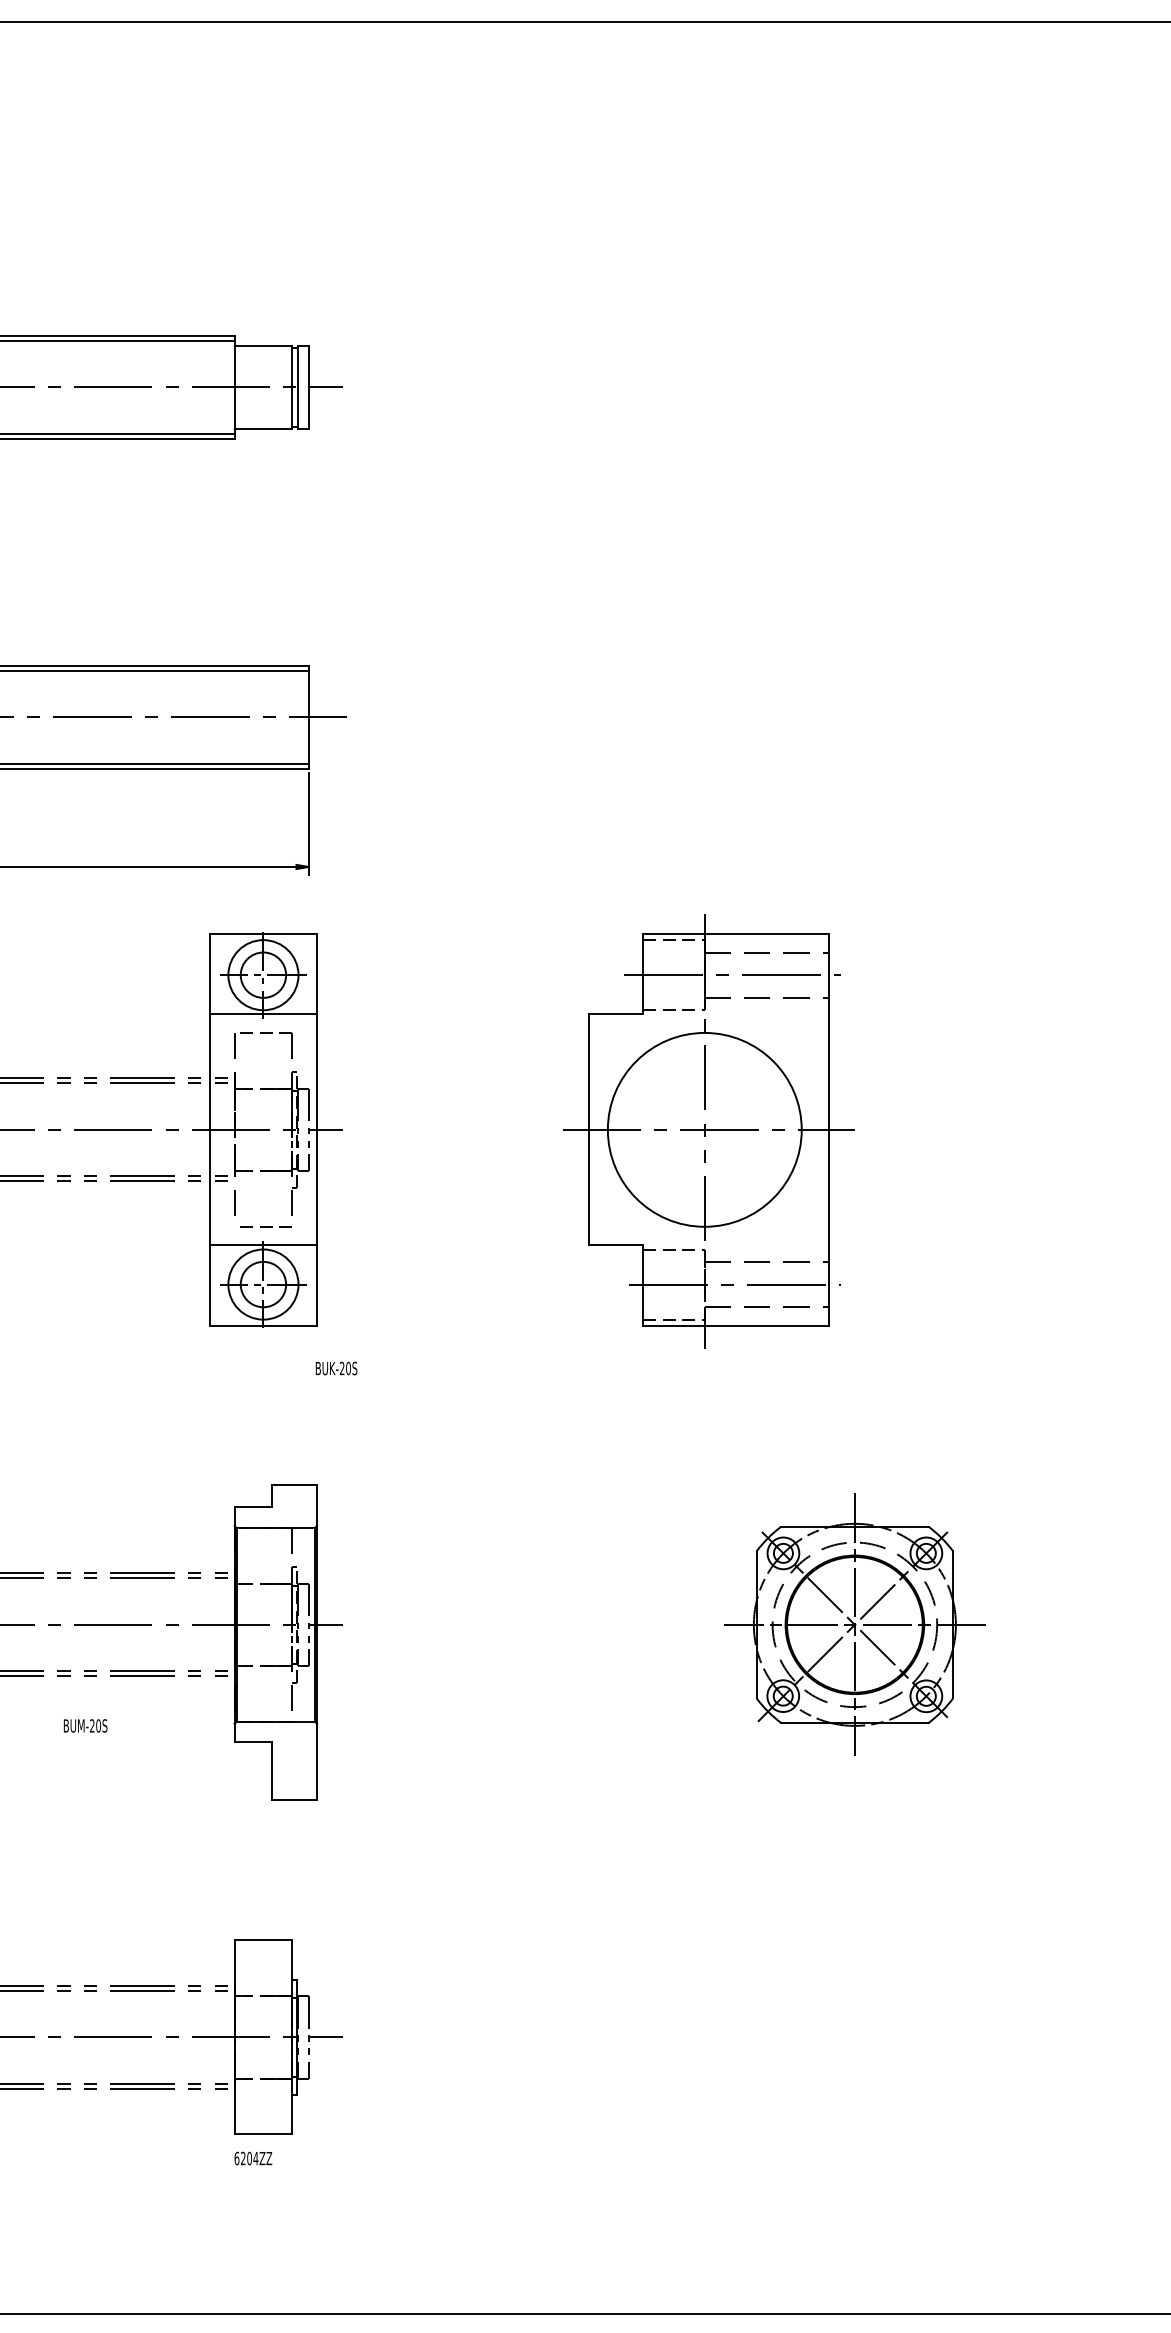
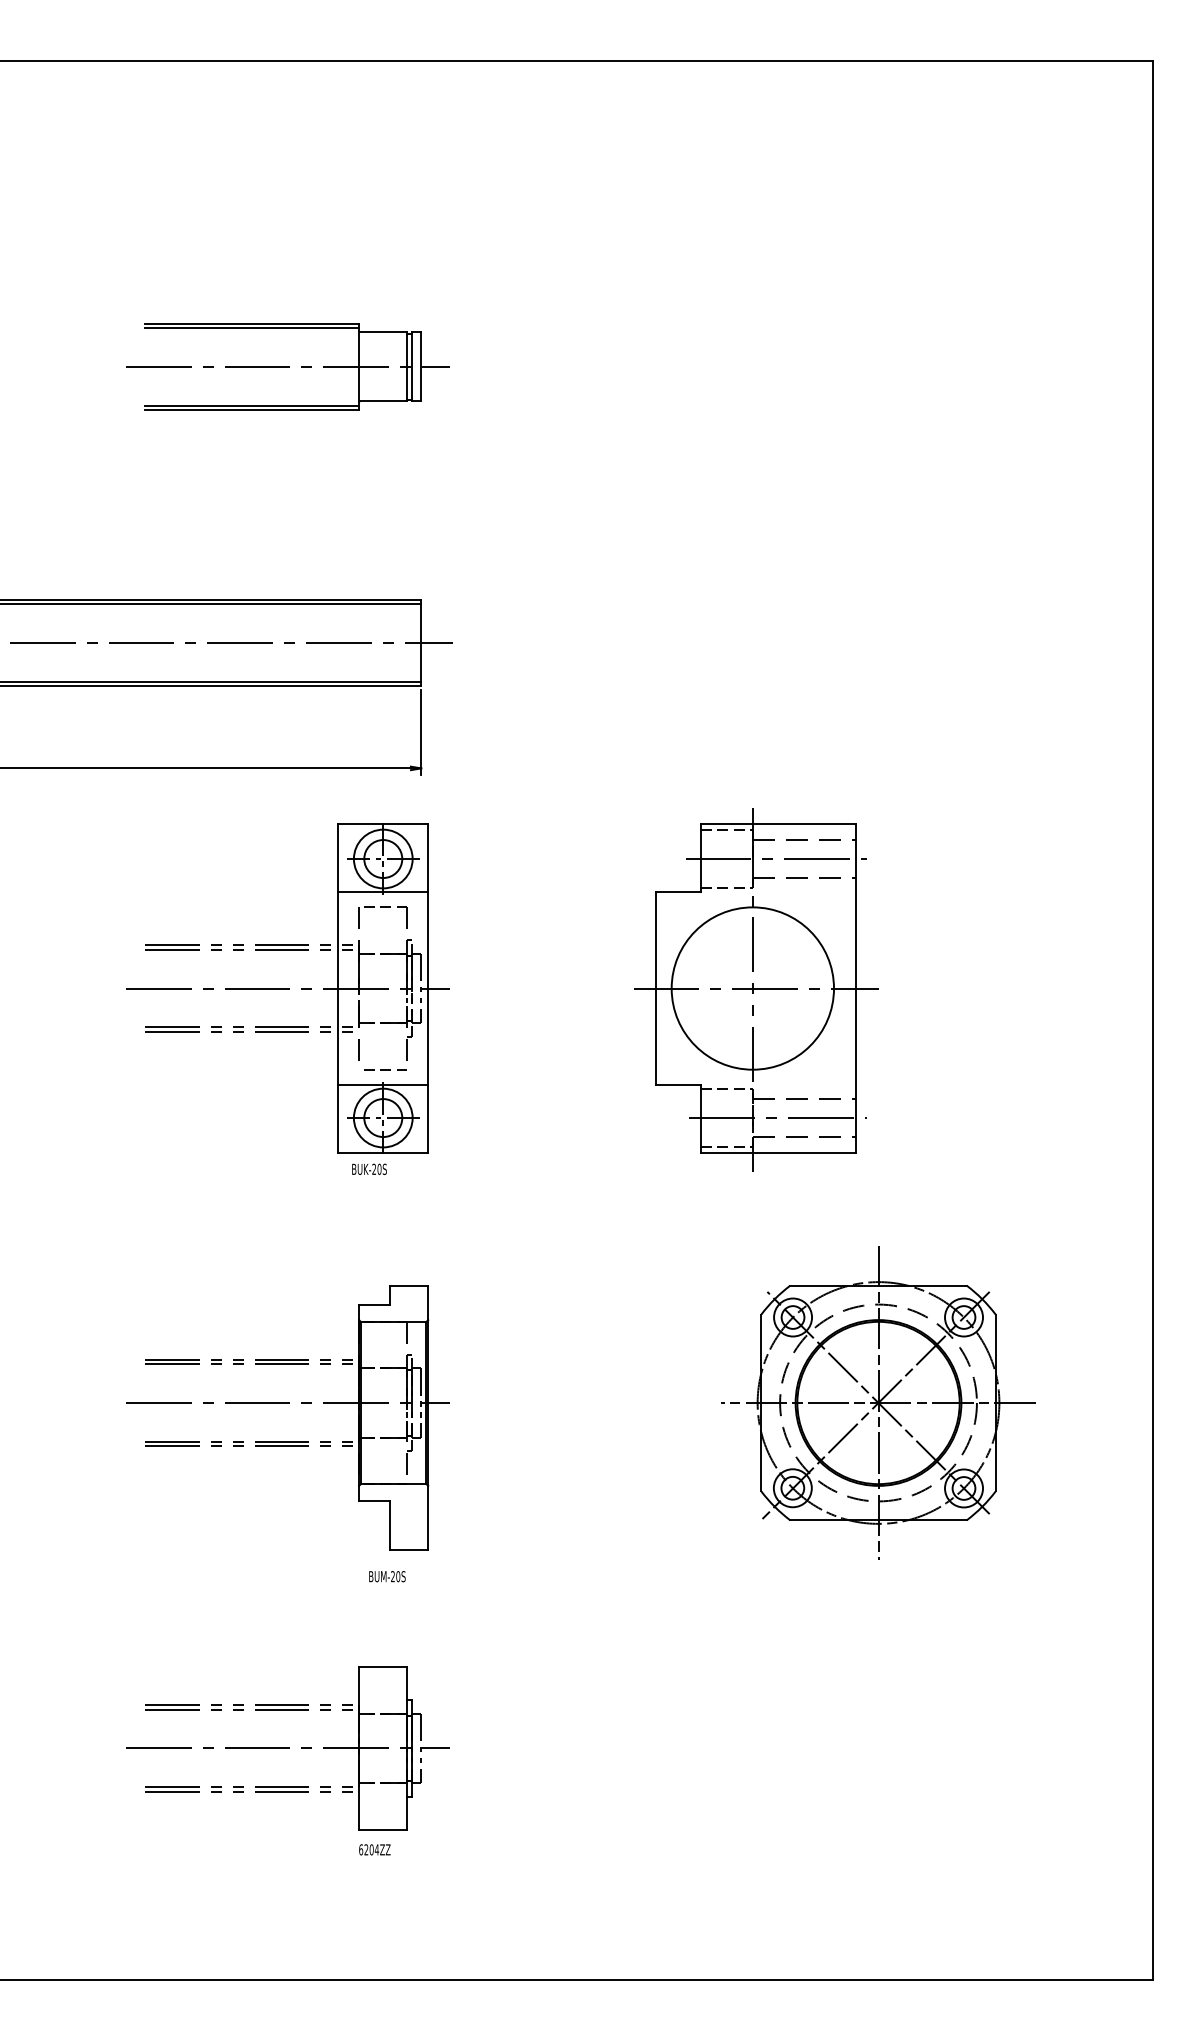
text: (336, 1367) -> (369, 1168), moved
part: (854, 1624) -> (878, 1402), size x1.43
text: (85, 1725) -> (387, 1576), moved

